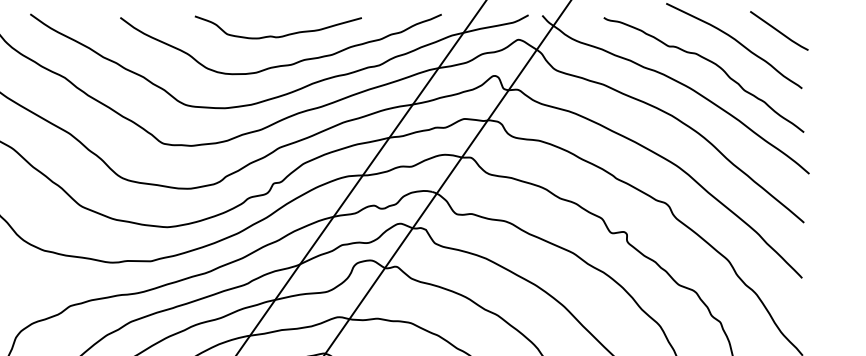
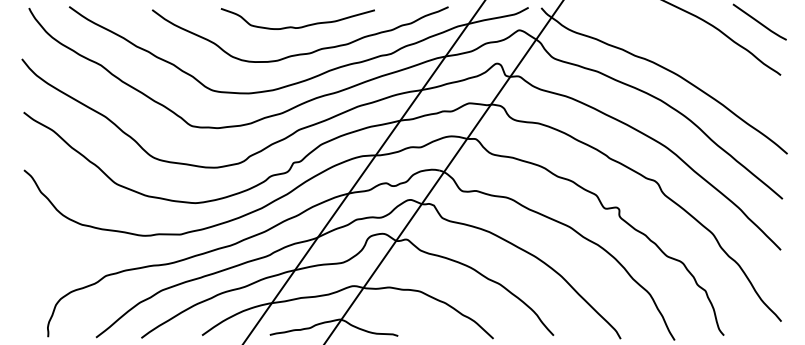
curve: (708, 61) -> (694, 50), removed

